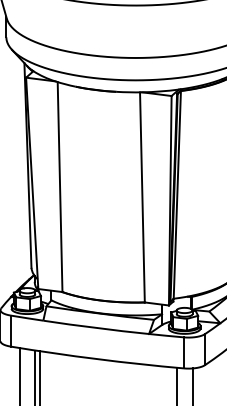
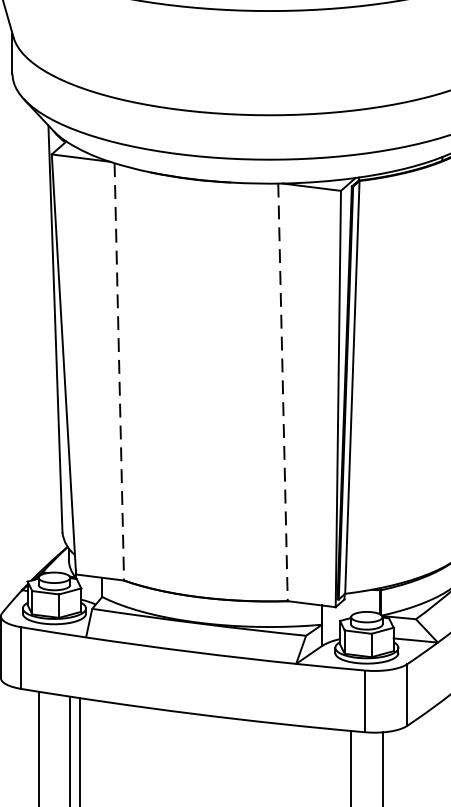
line: (60, 187) -> (120, 372), solid -> dashed
line: (142, 197) -> (283, 392), solid -> dashed

